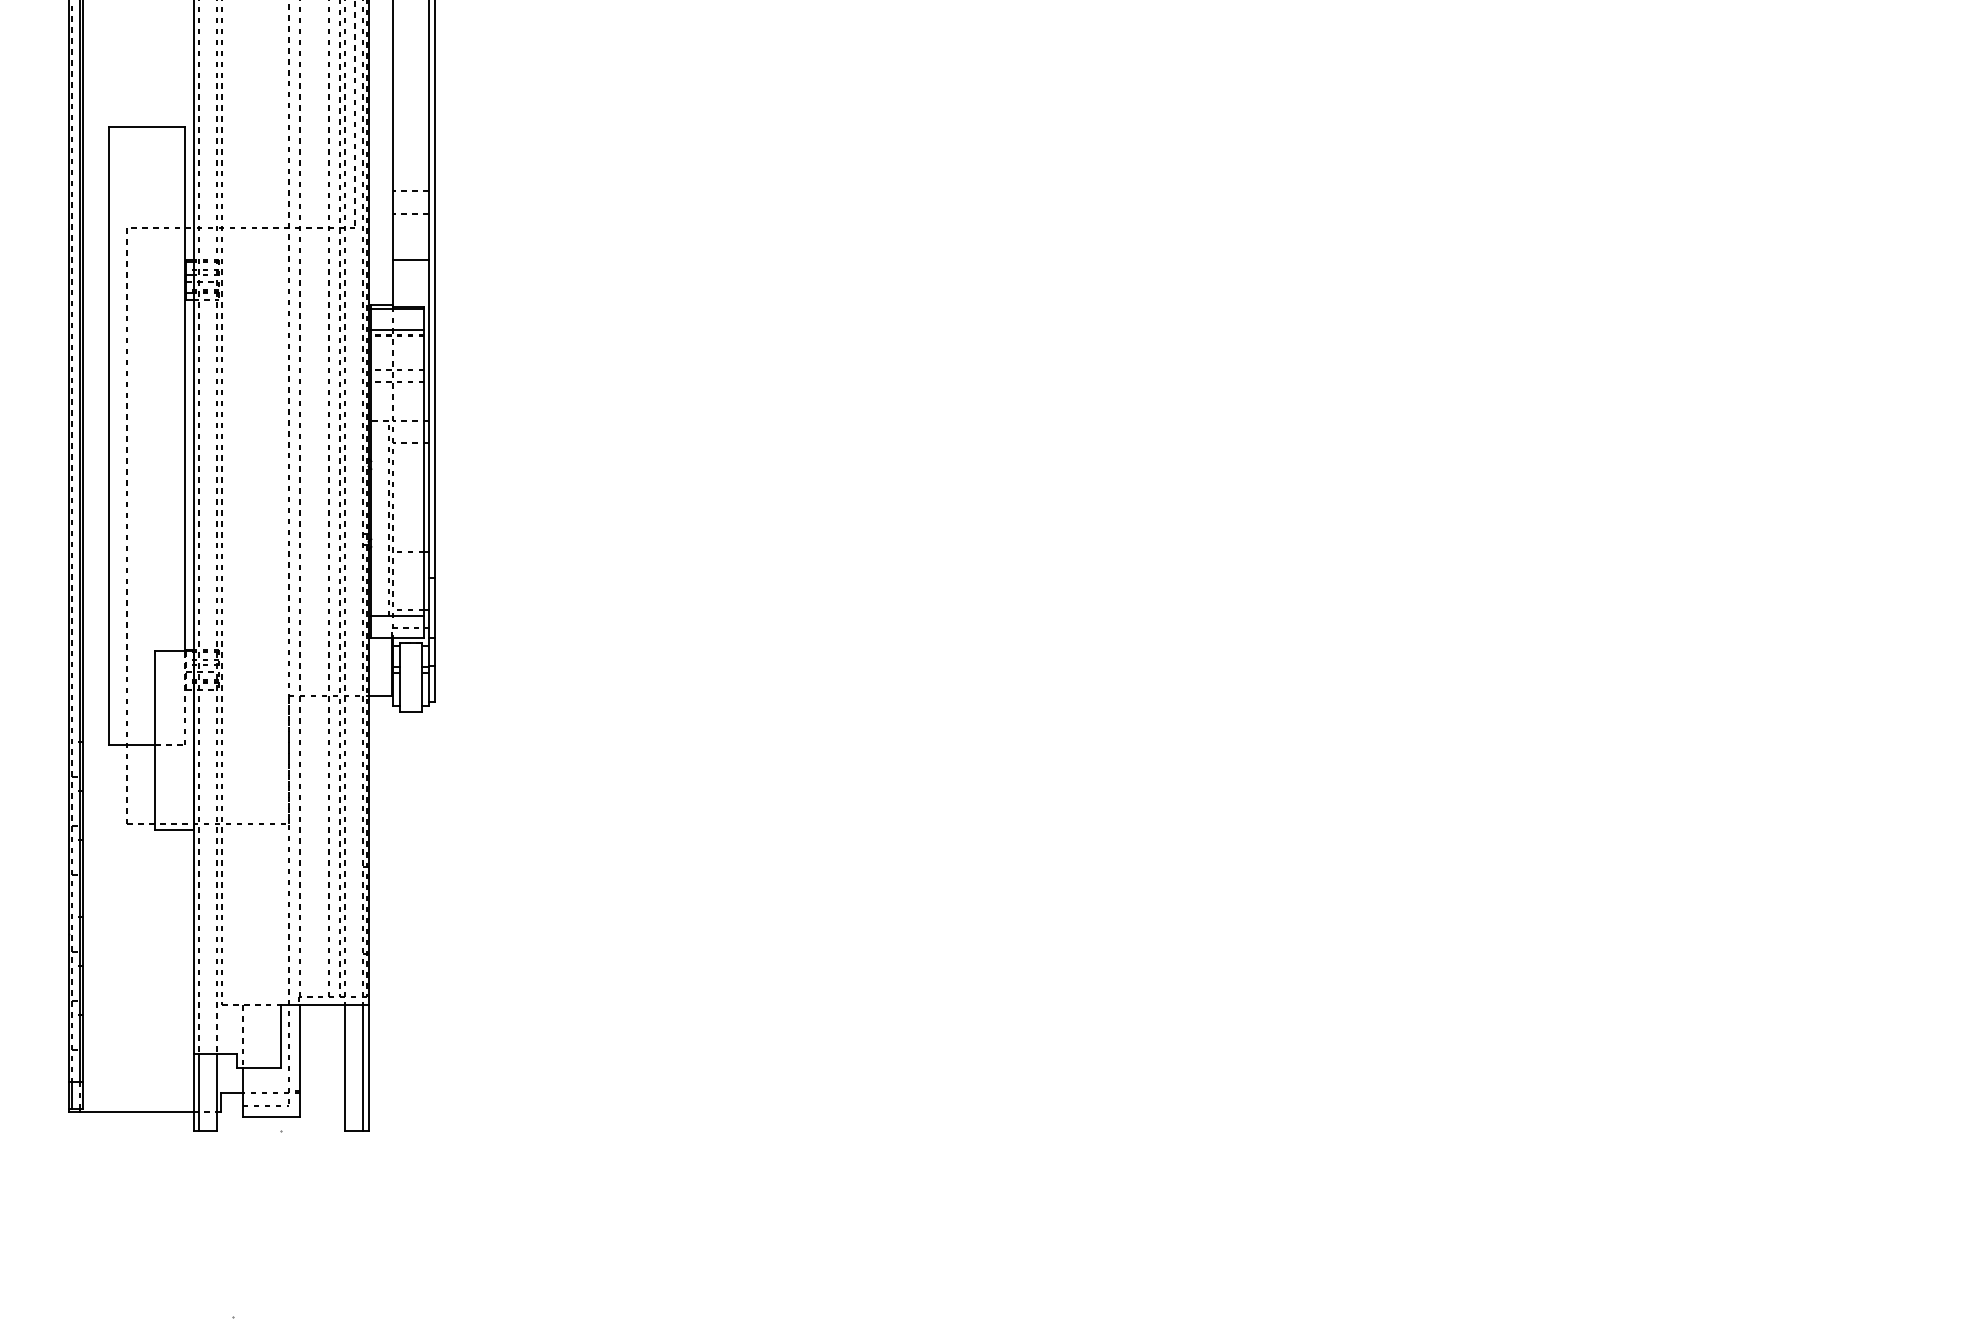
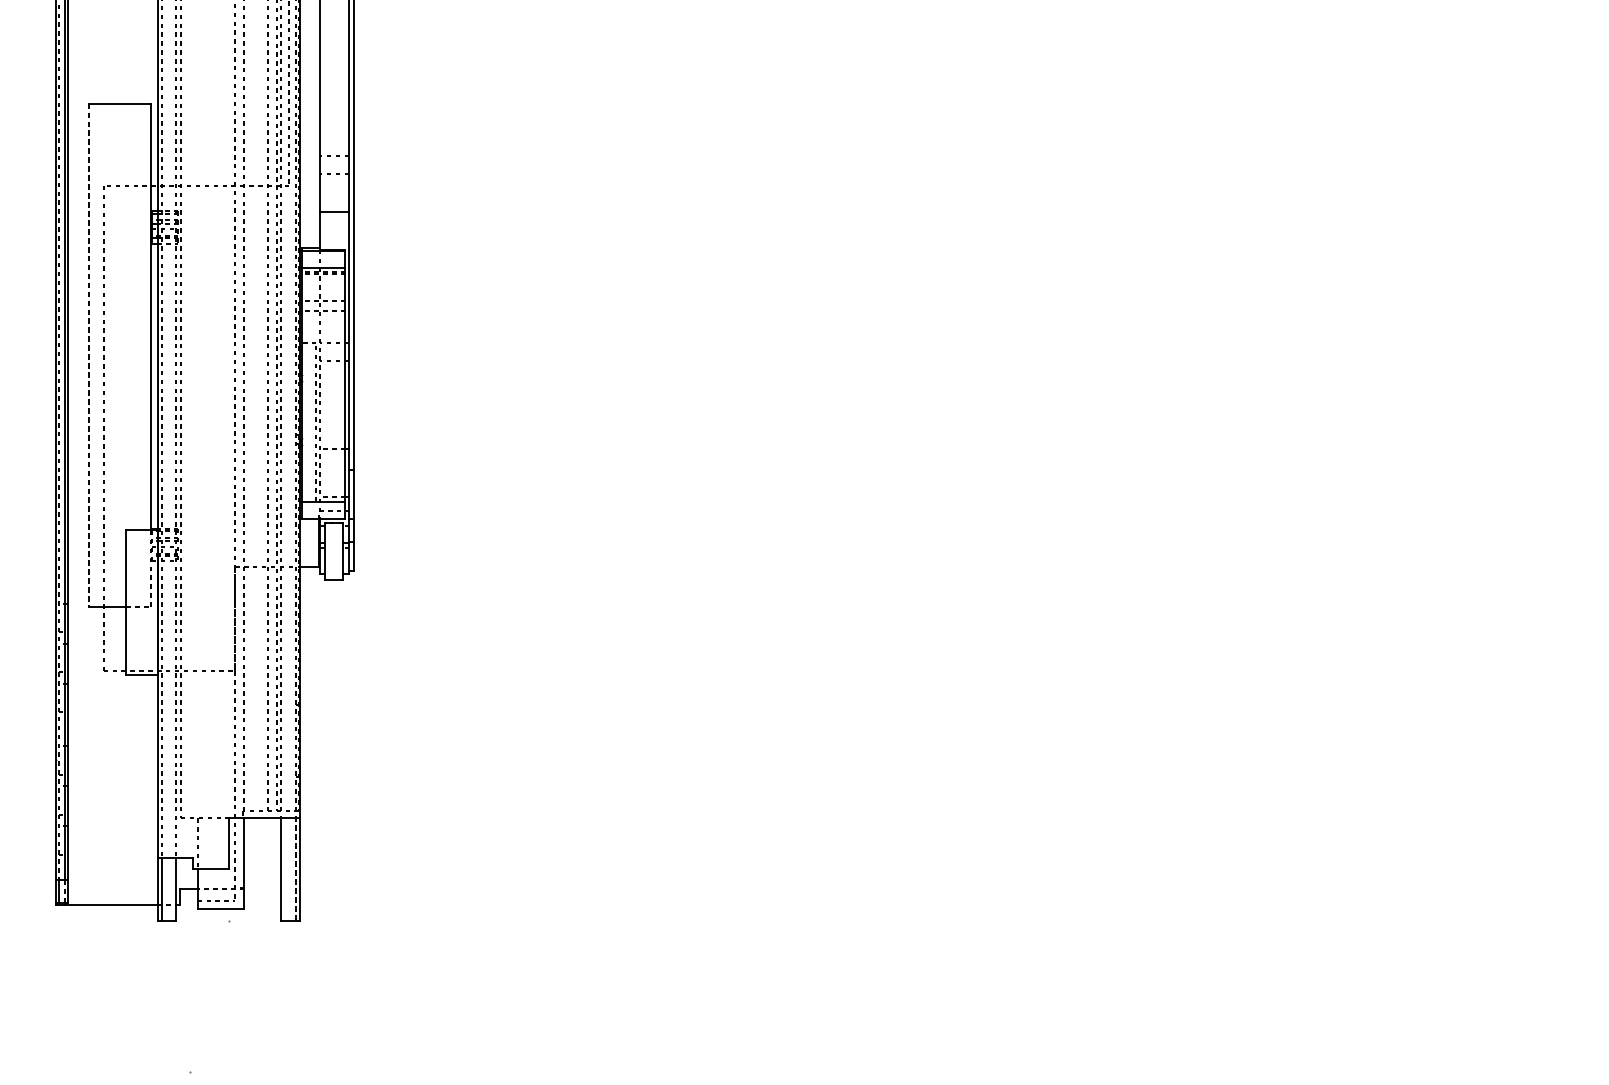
line: (108, 436) -> (88, 355), solid -> dashed
line: (363, 1068) -> (295, 869), solid -> dashed

